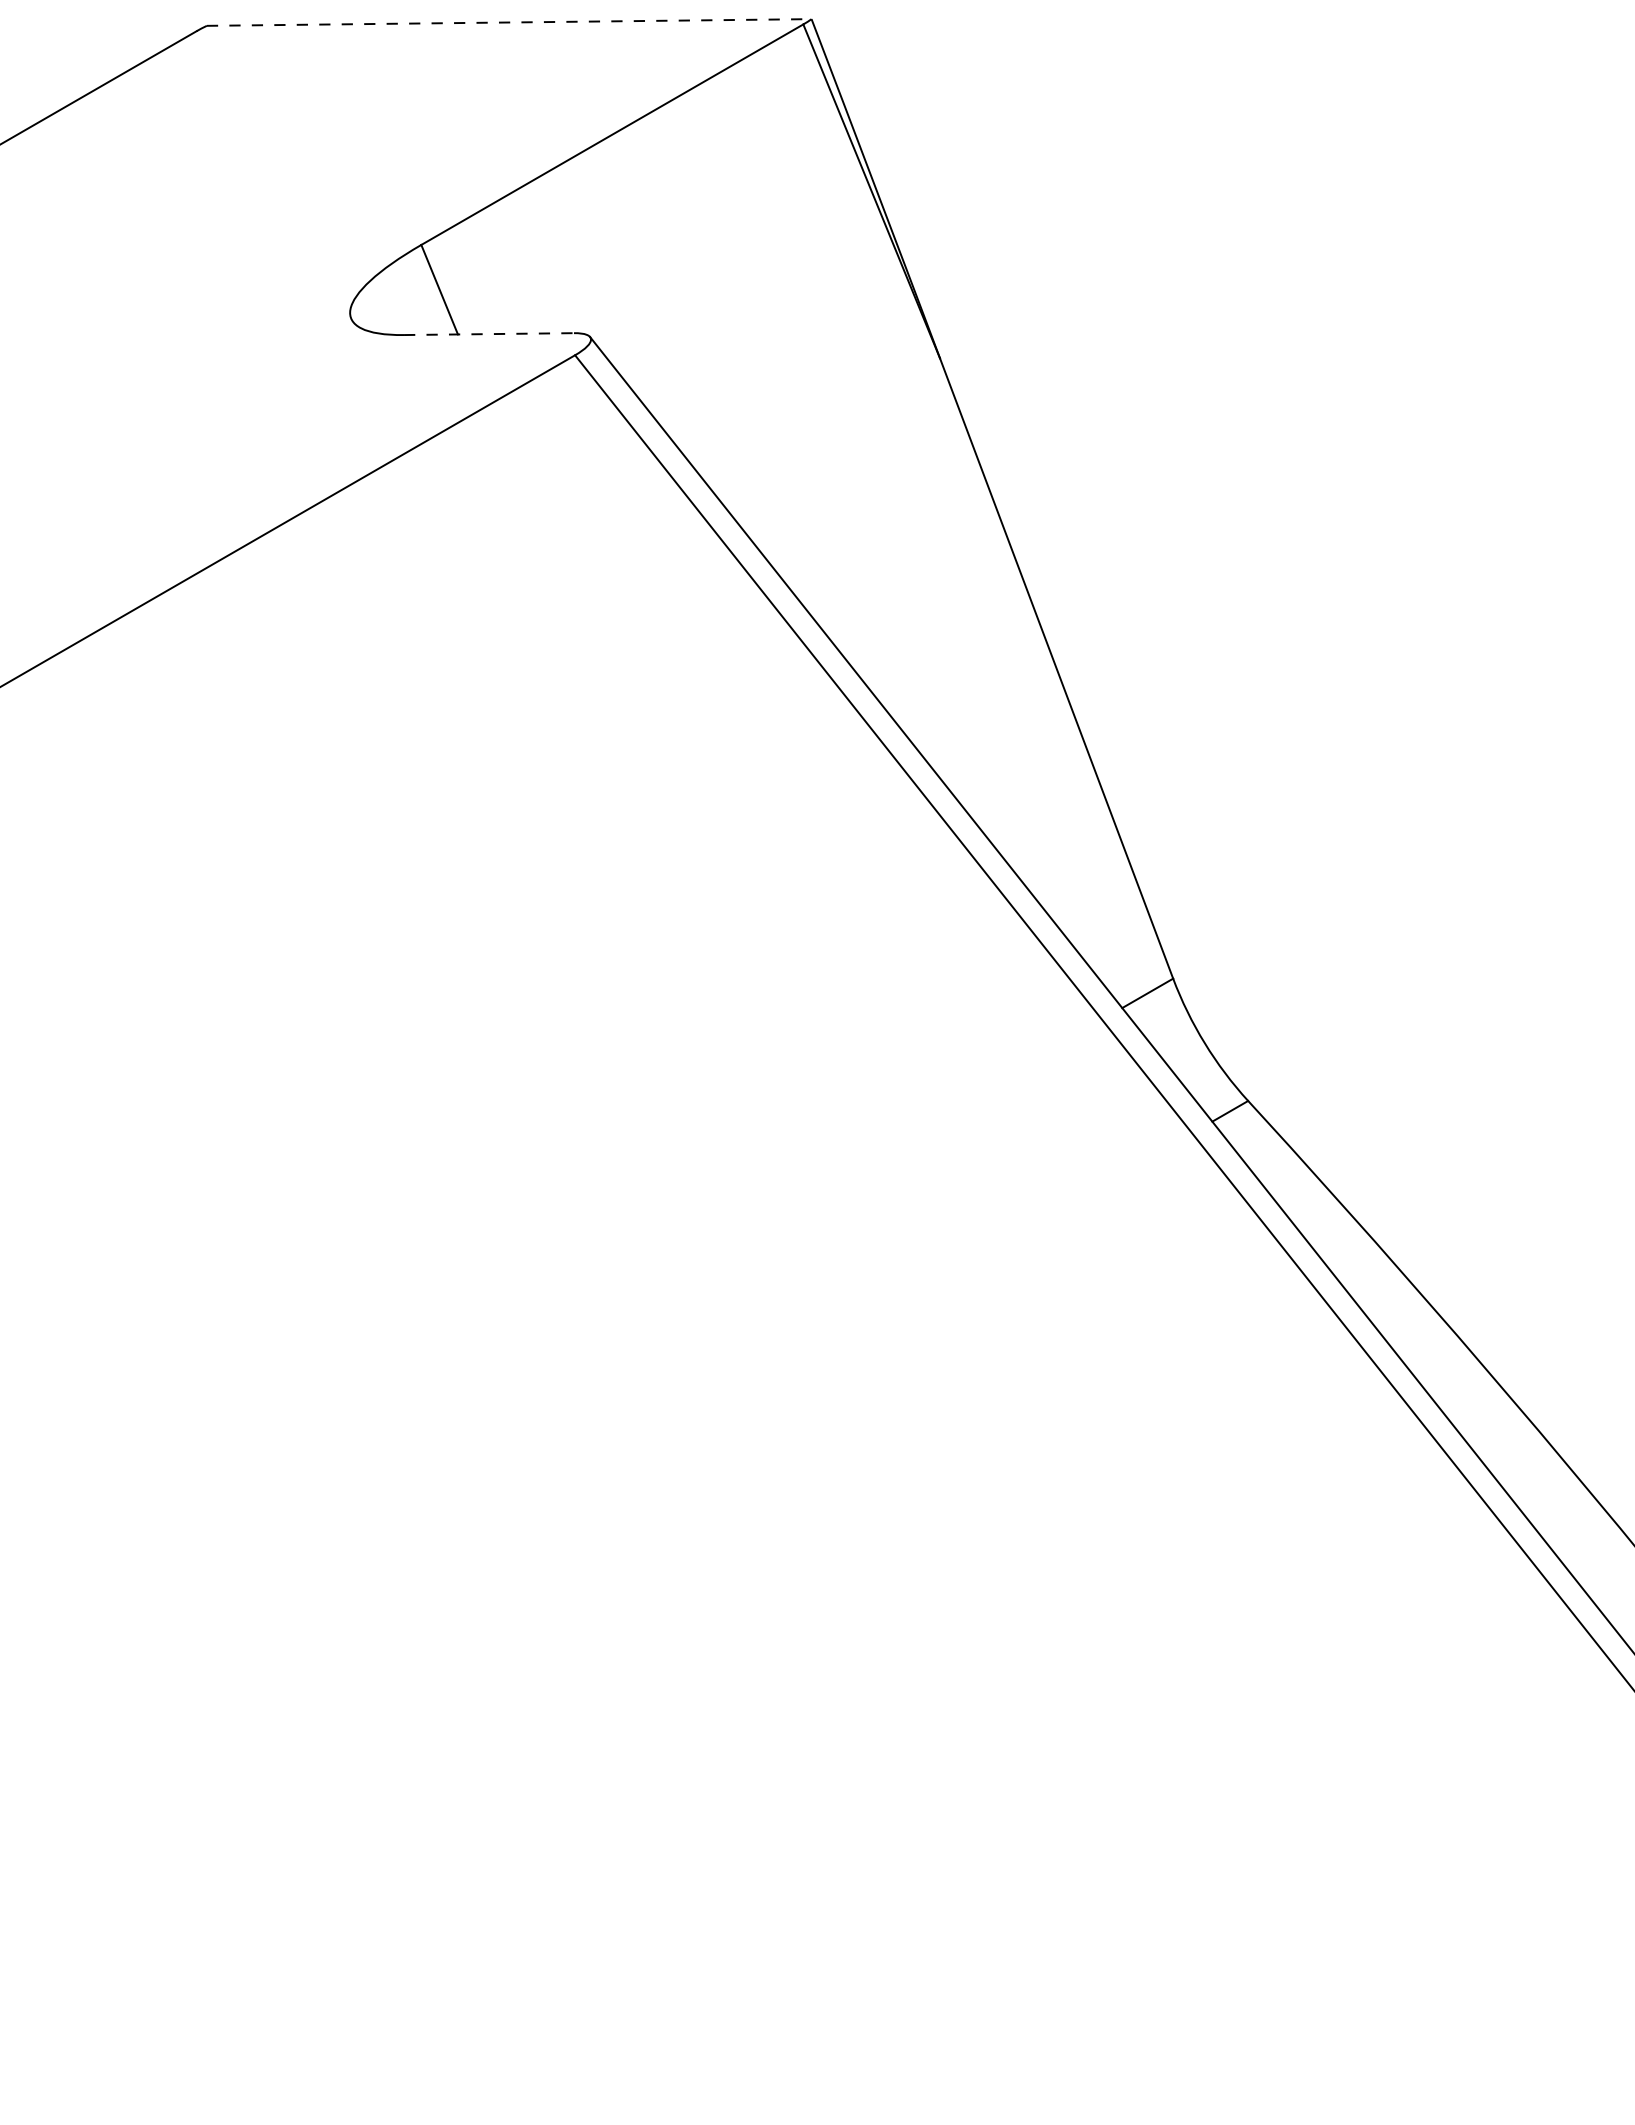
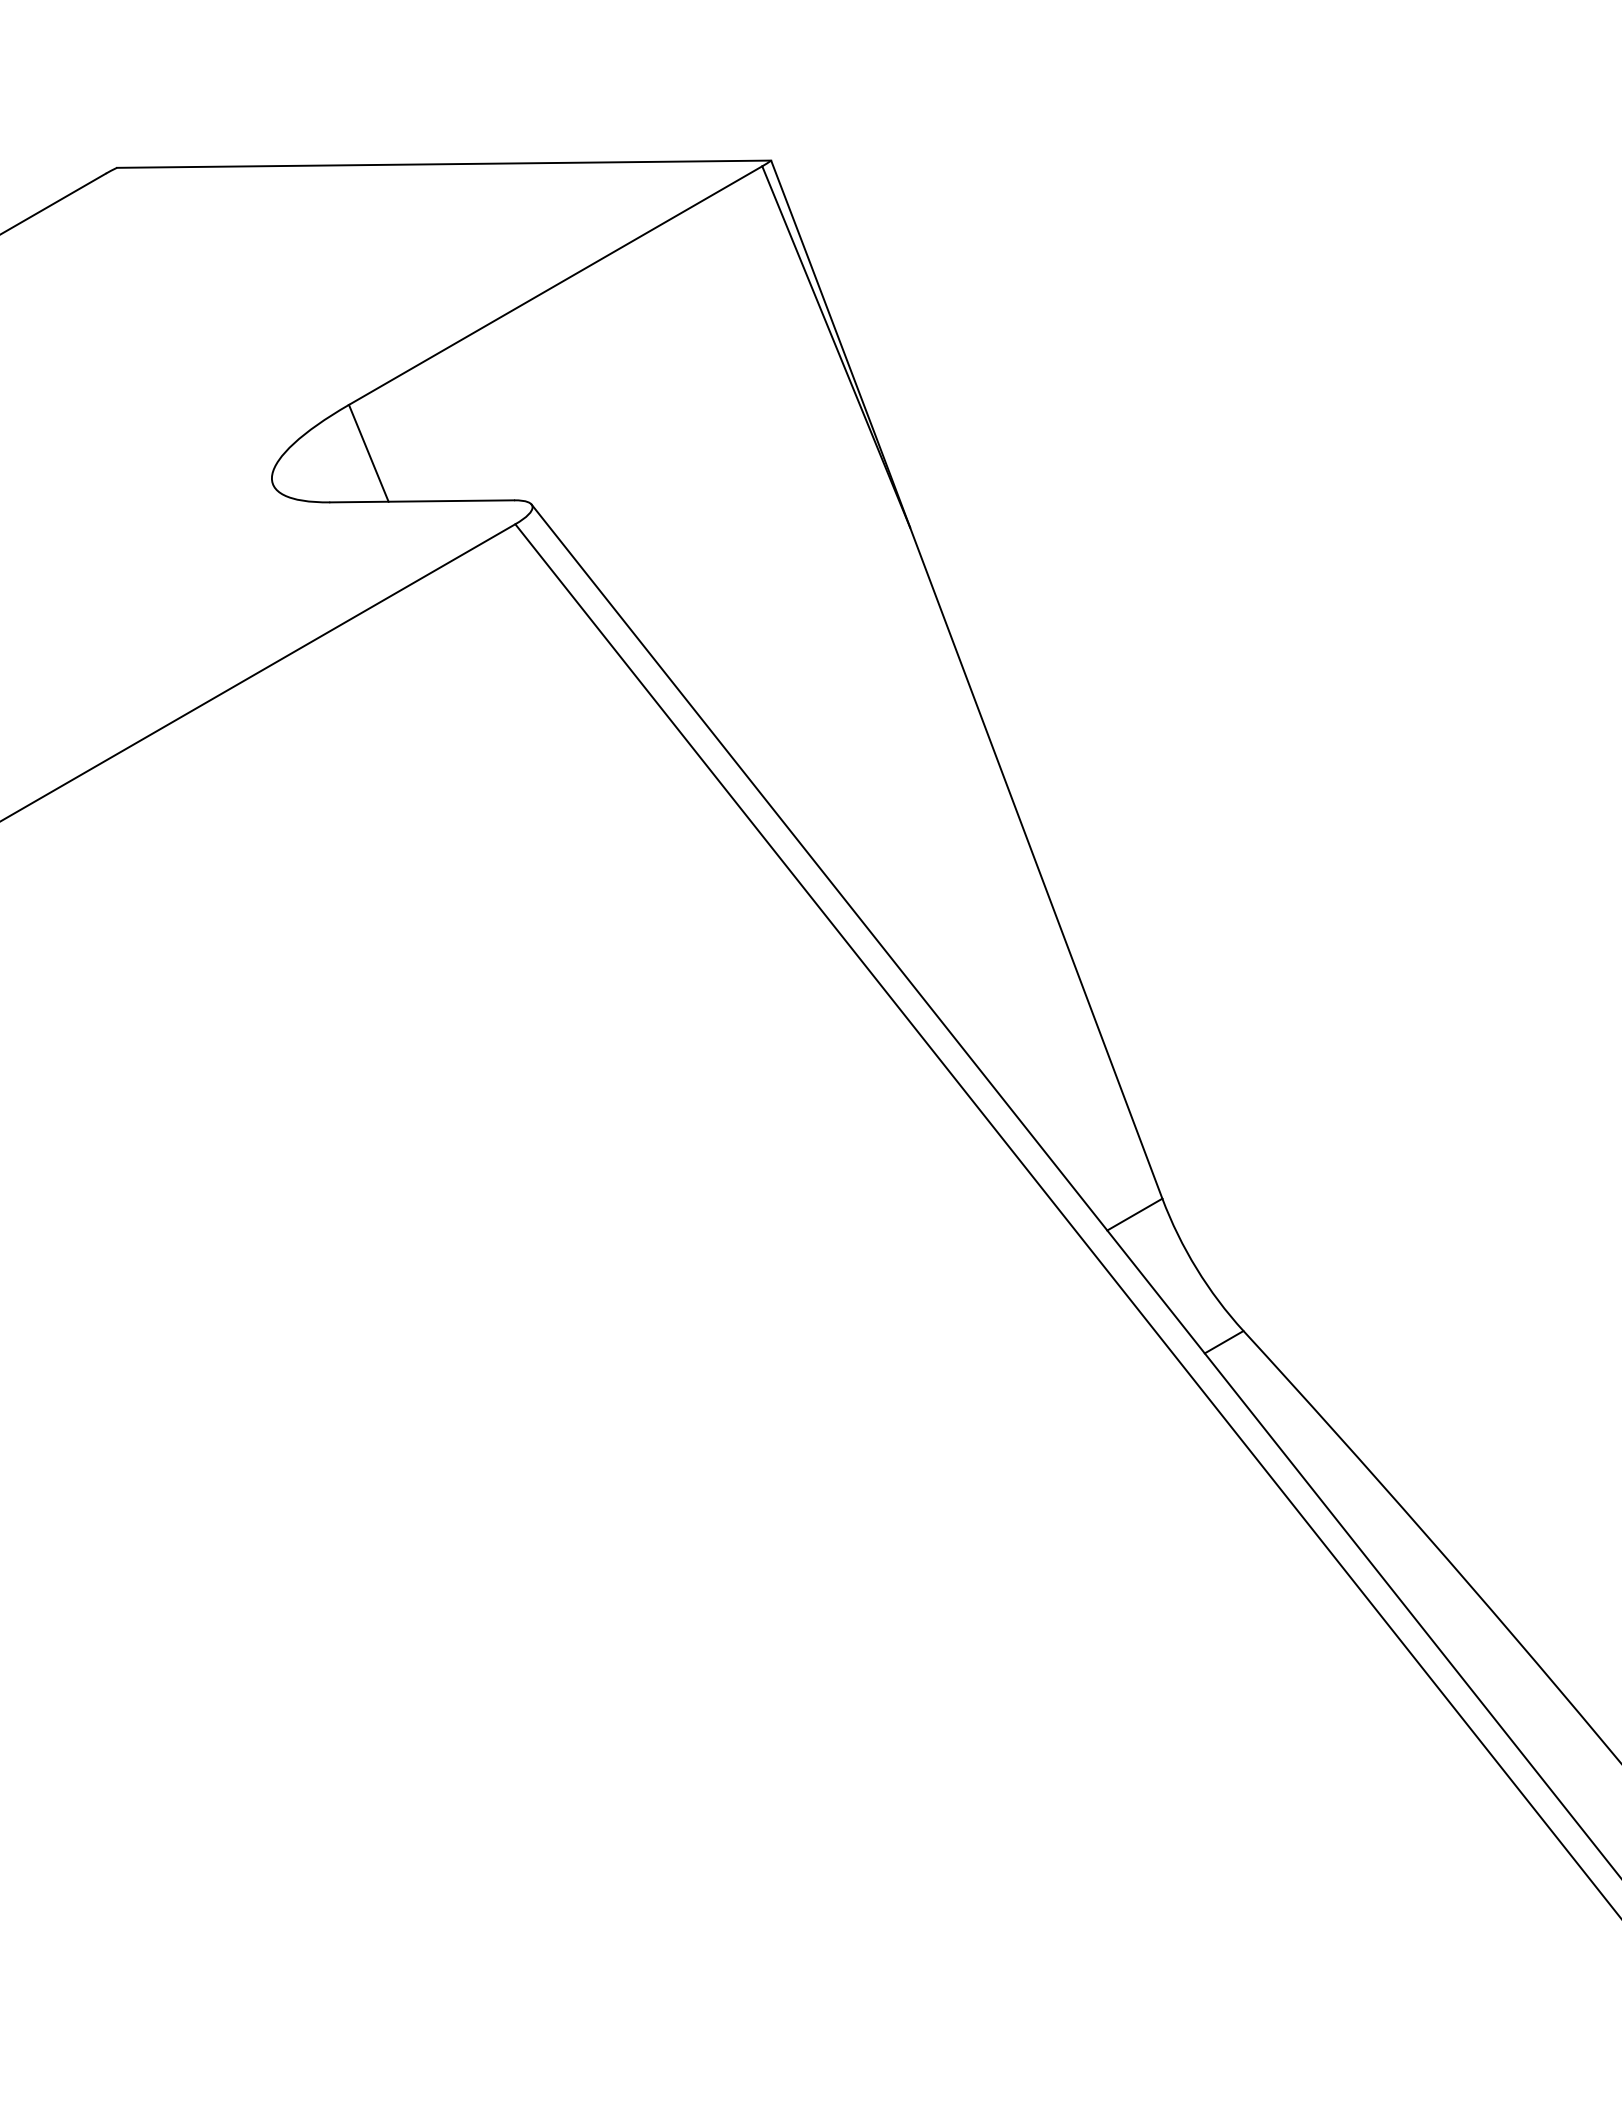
line: (509, 22) -> (444, 164), dashed -> solid
line: (489, 334) -> (422, 501), dashed -> solid

